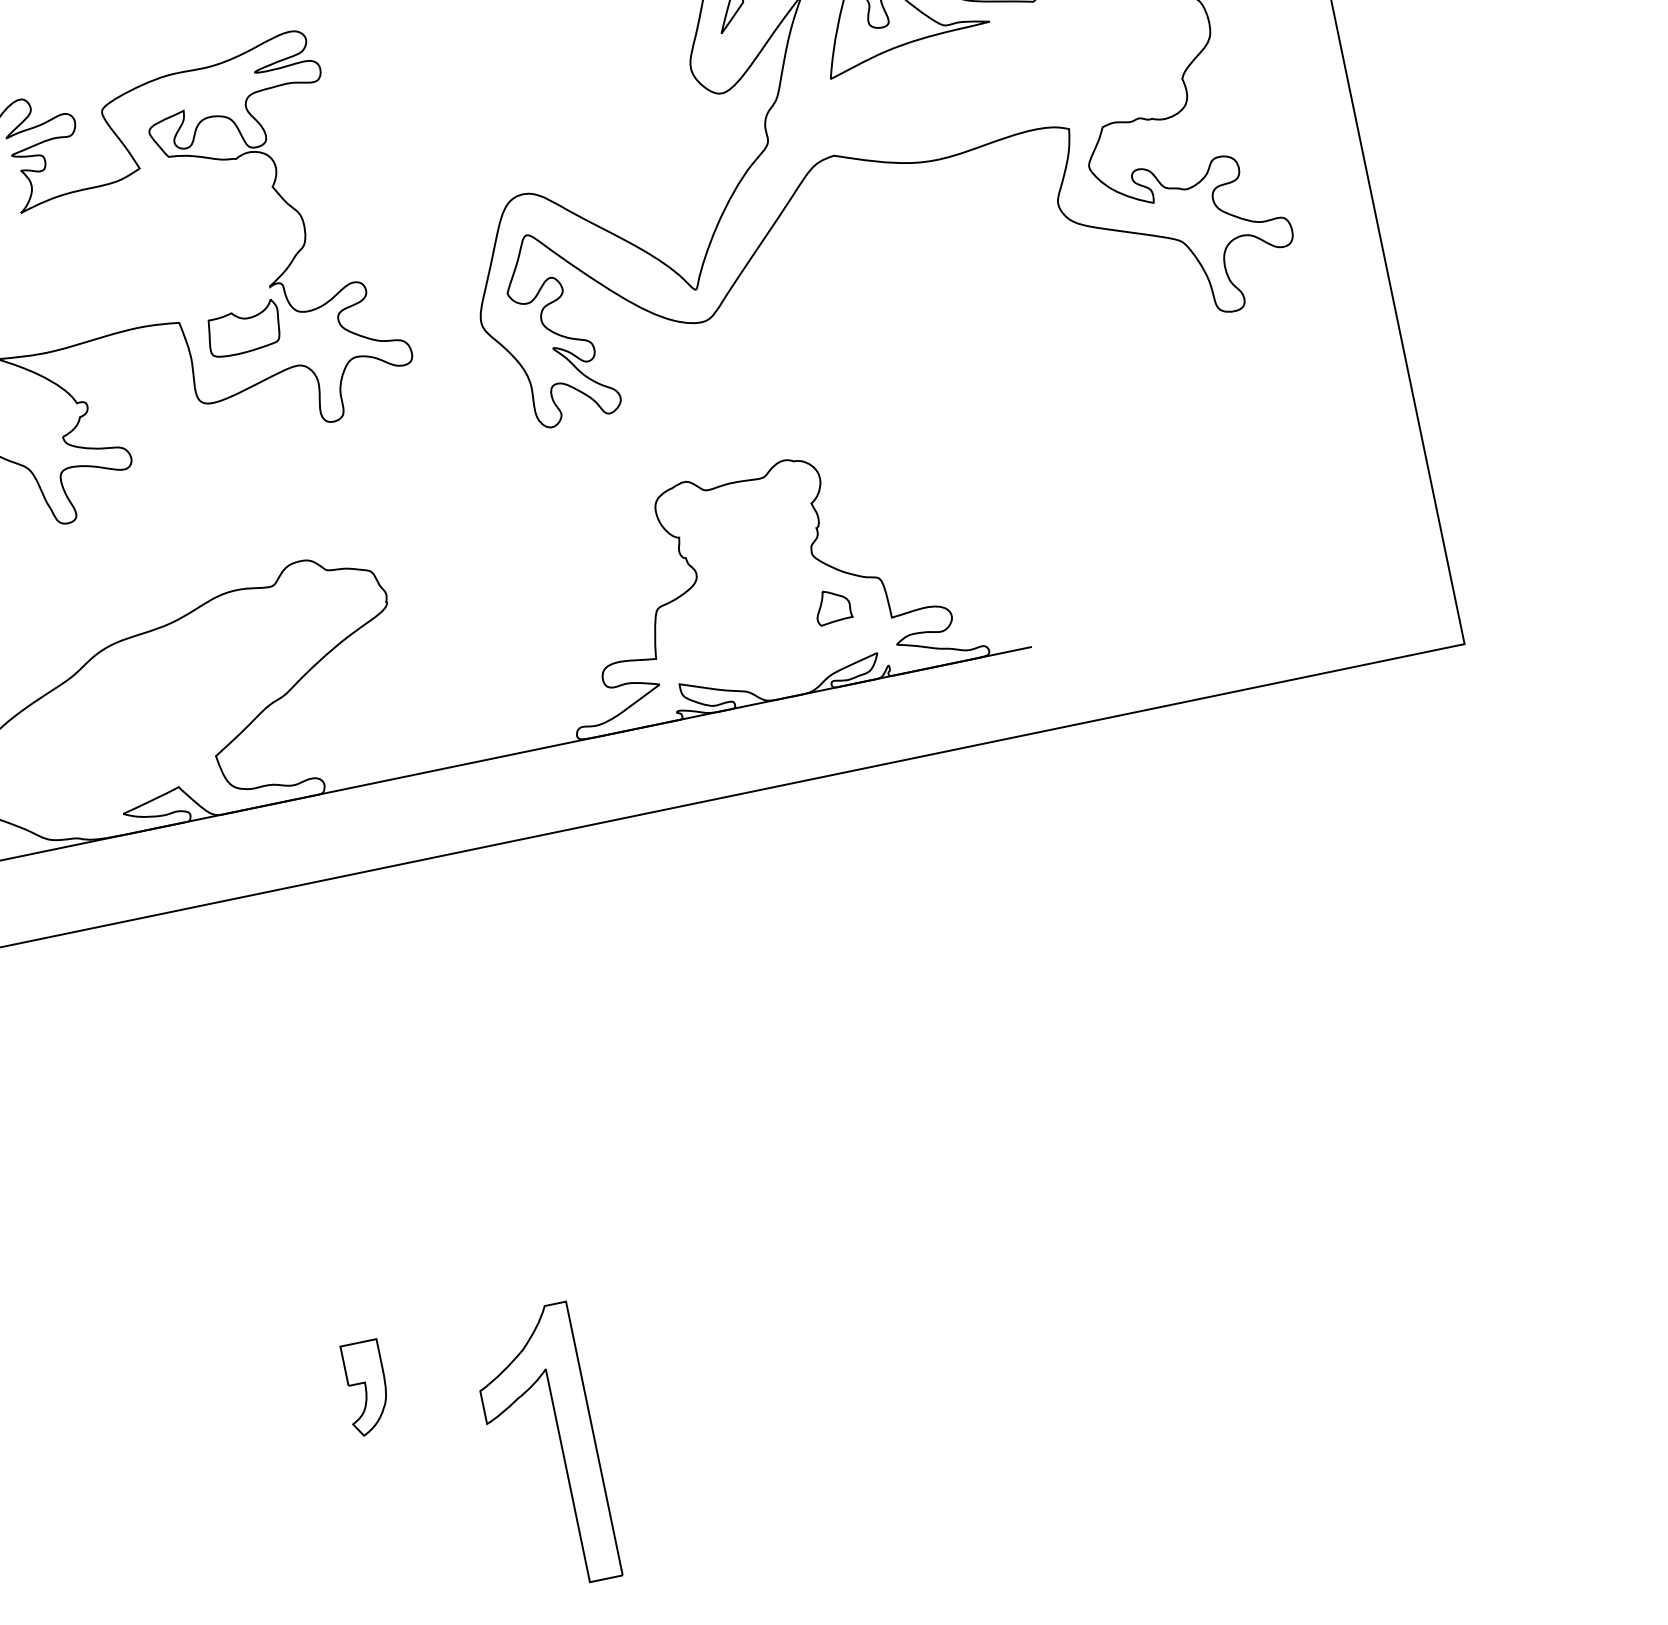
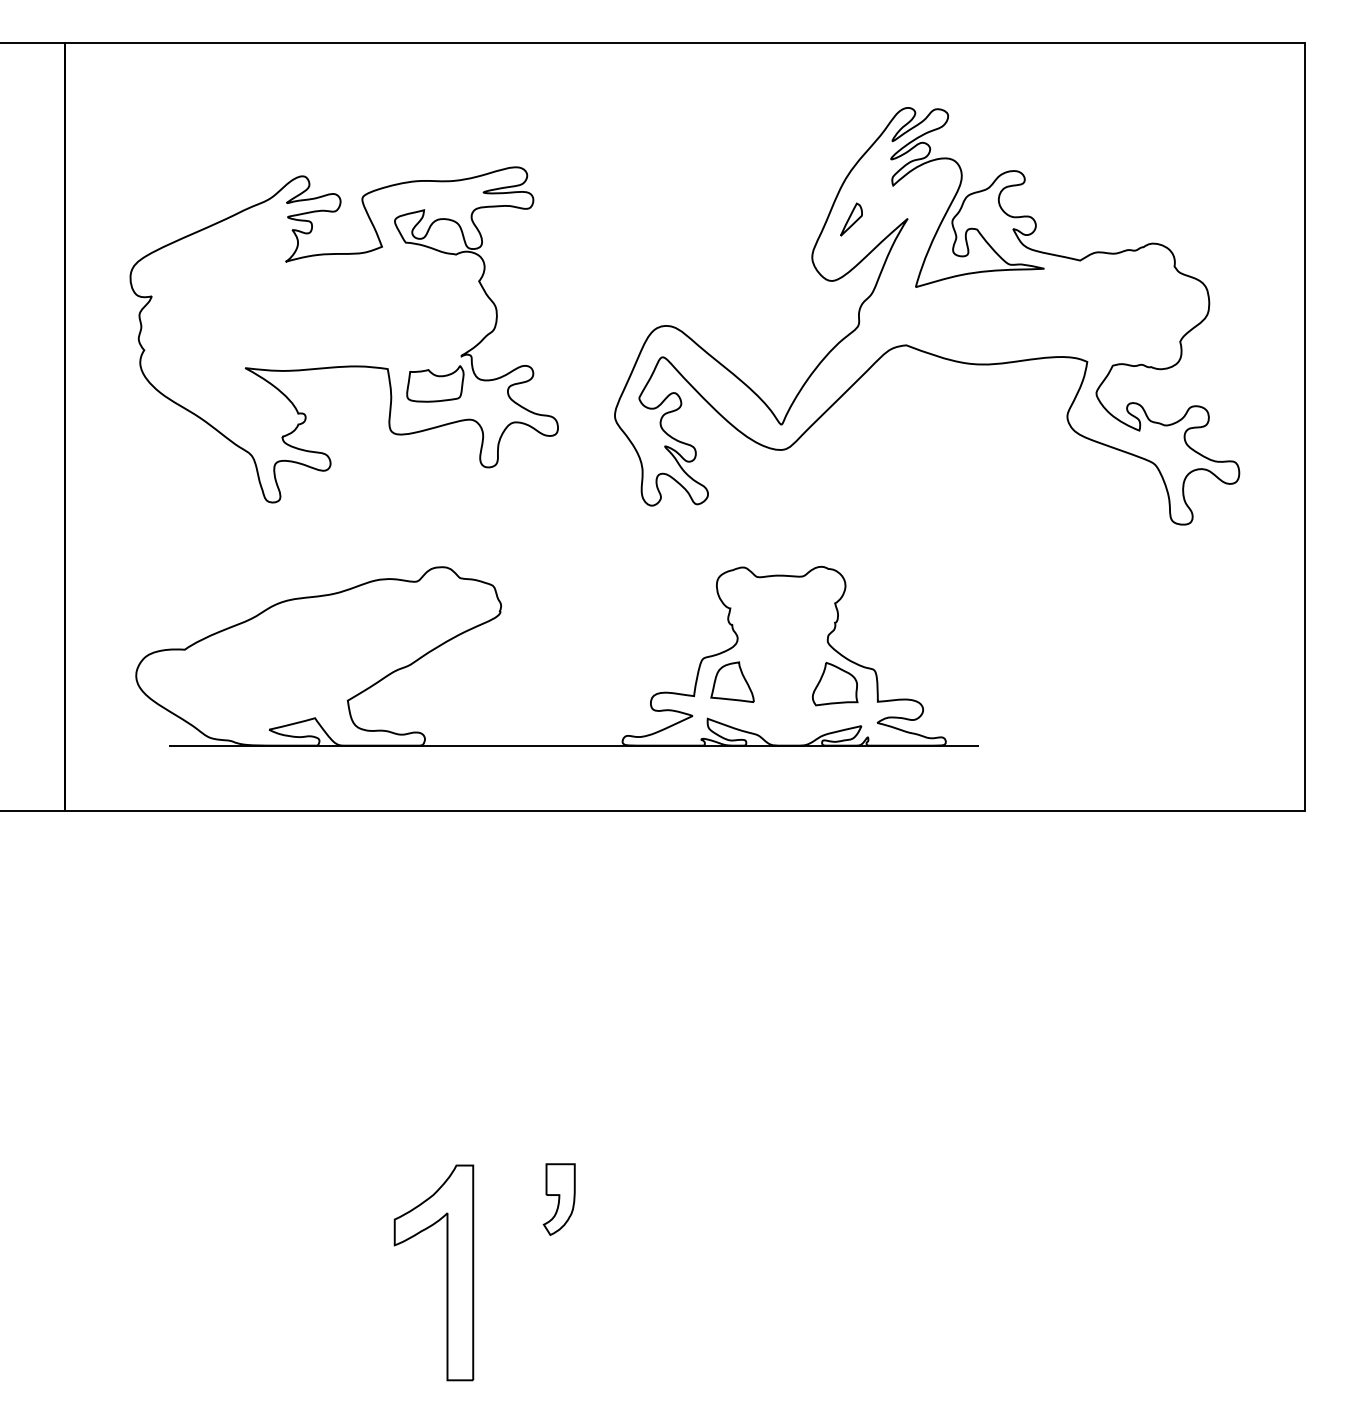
part: (832, 607) -> (834, 684), size x1.67
part: (701, 630) -> (732, 681), added
part: (365, 1388) -> (558, 1199), moved
part: (560, 1445) -> (446, 1272), moved

